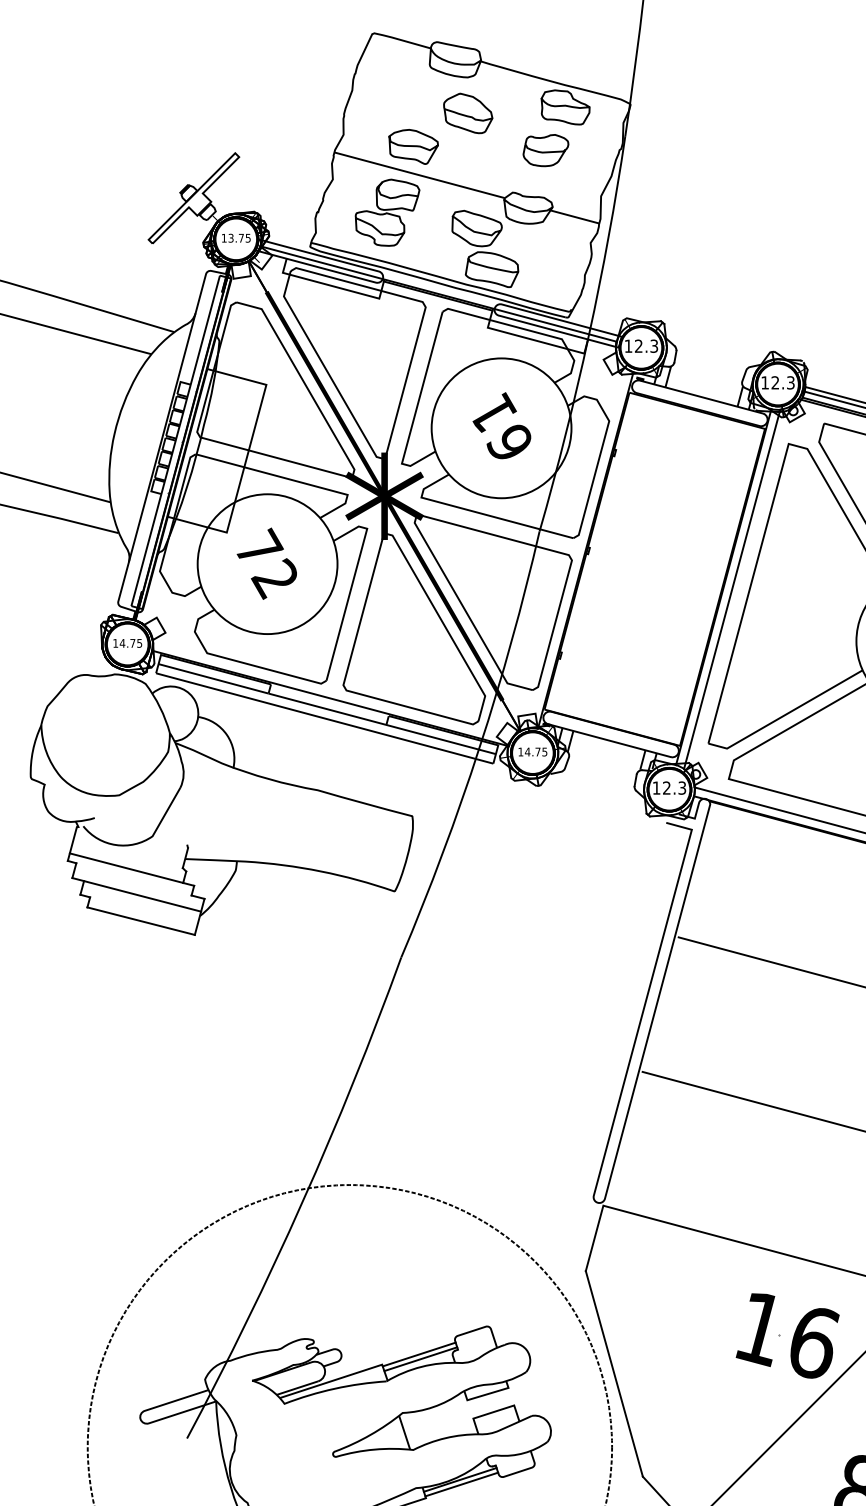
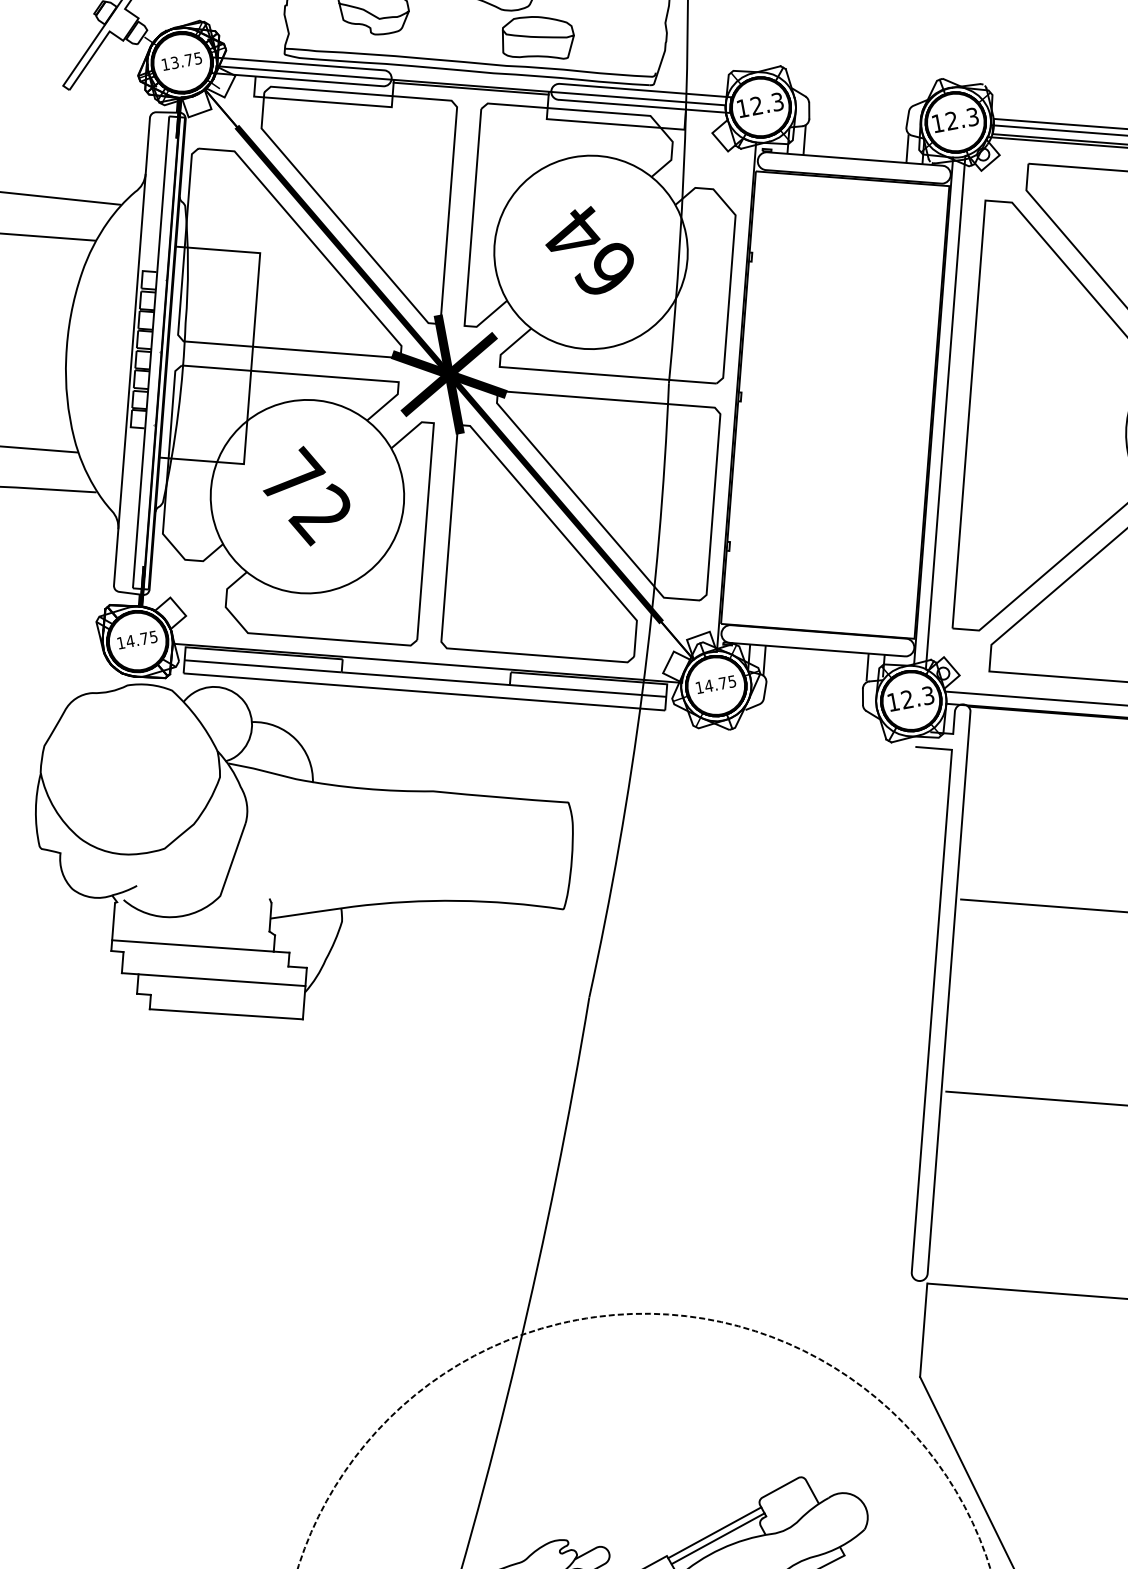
text: (493, 412) -> (576, 232), 61 -> 64

